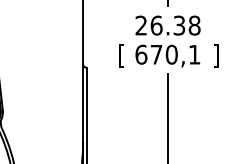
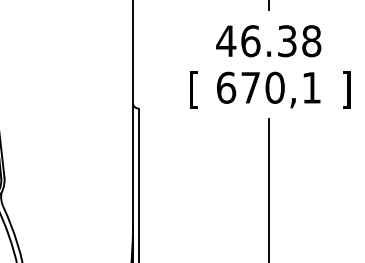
text: (141, 25) -> (226, 40), 26.38 -> 46.38

